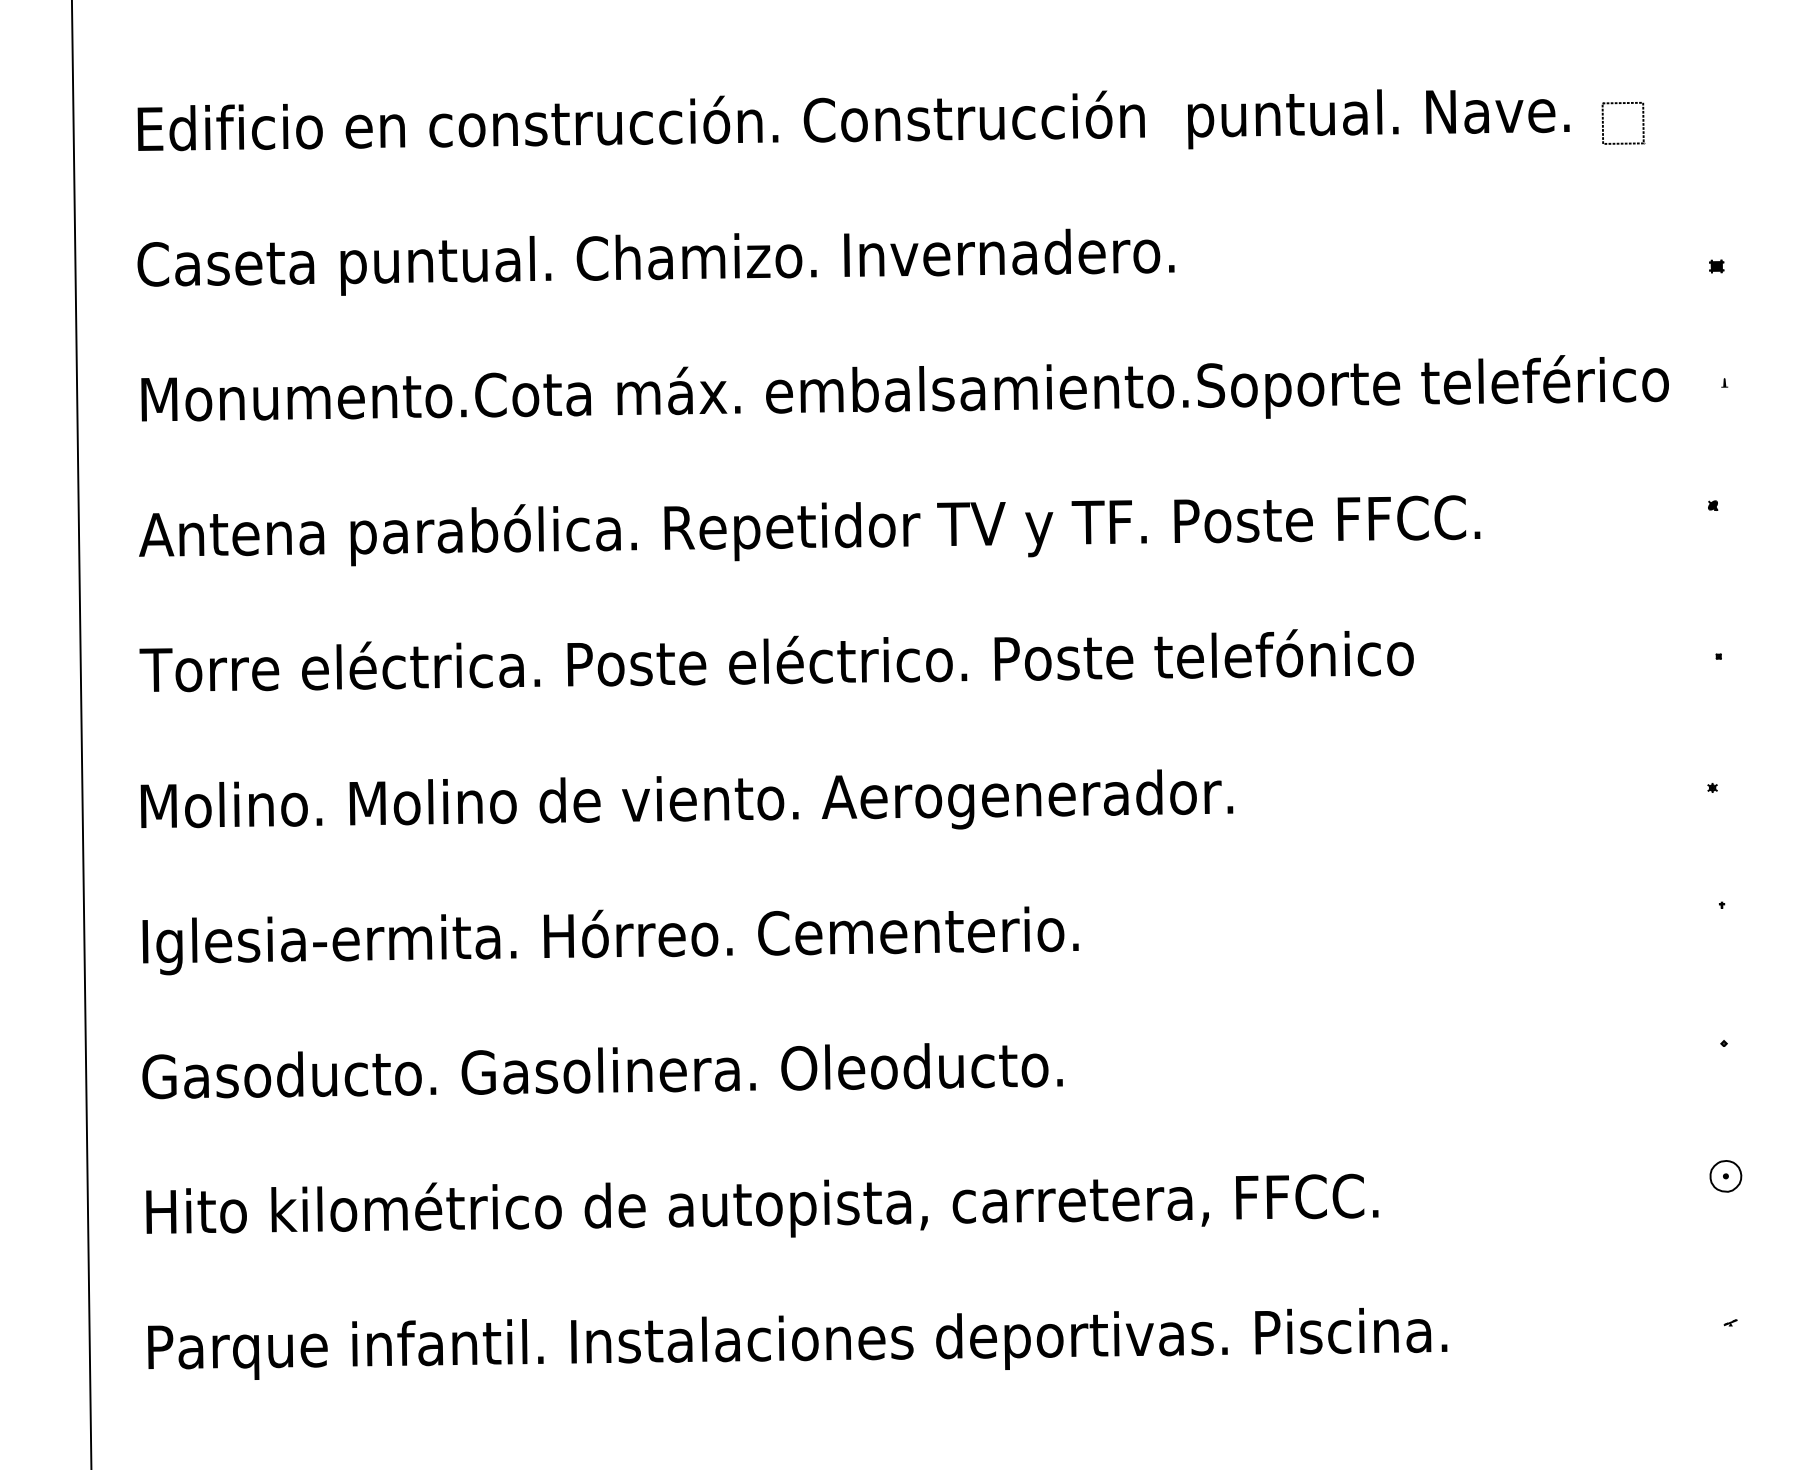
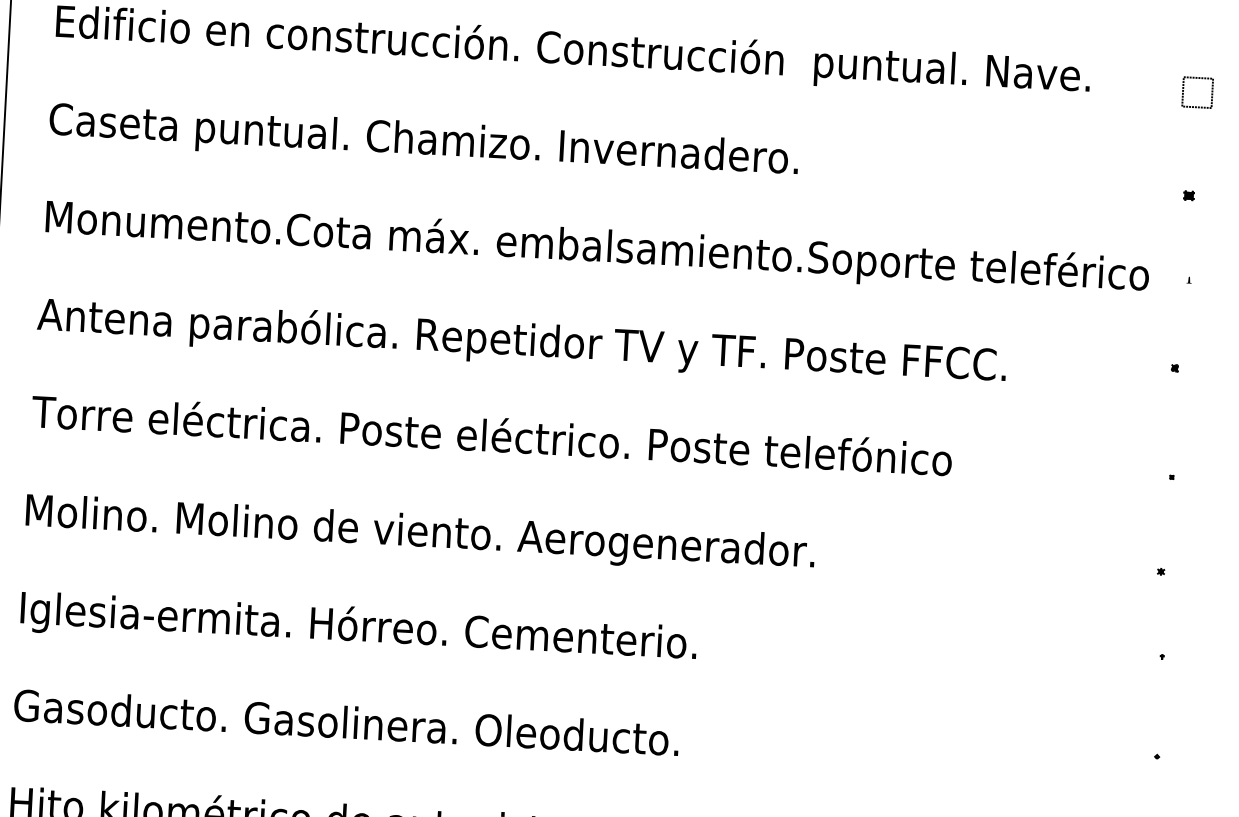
part: (1642, 123) -> (1211, 93), moved

